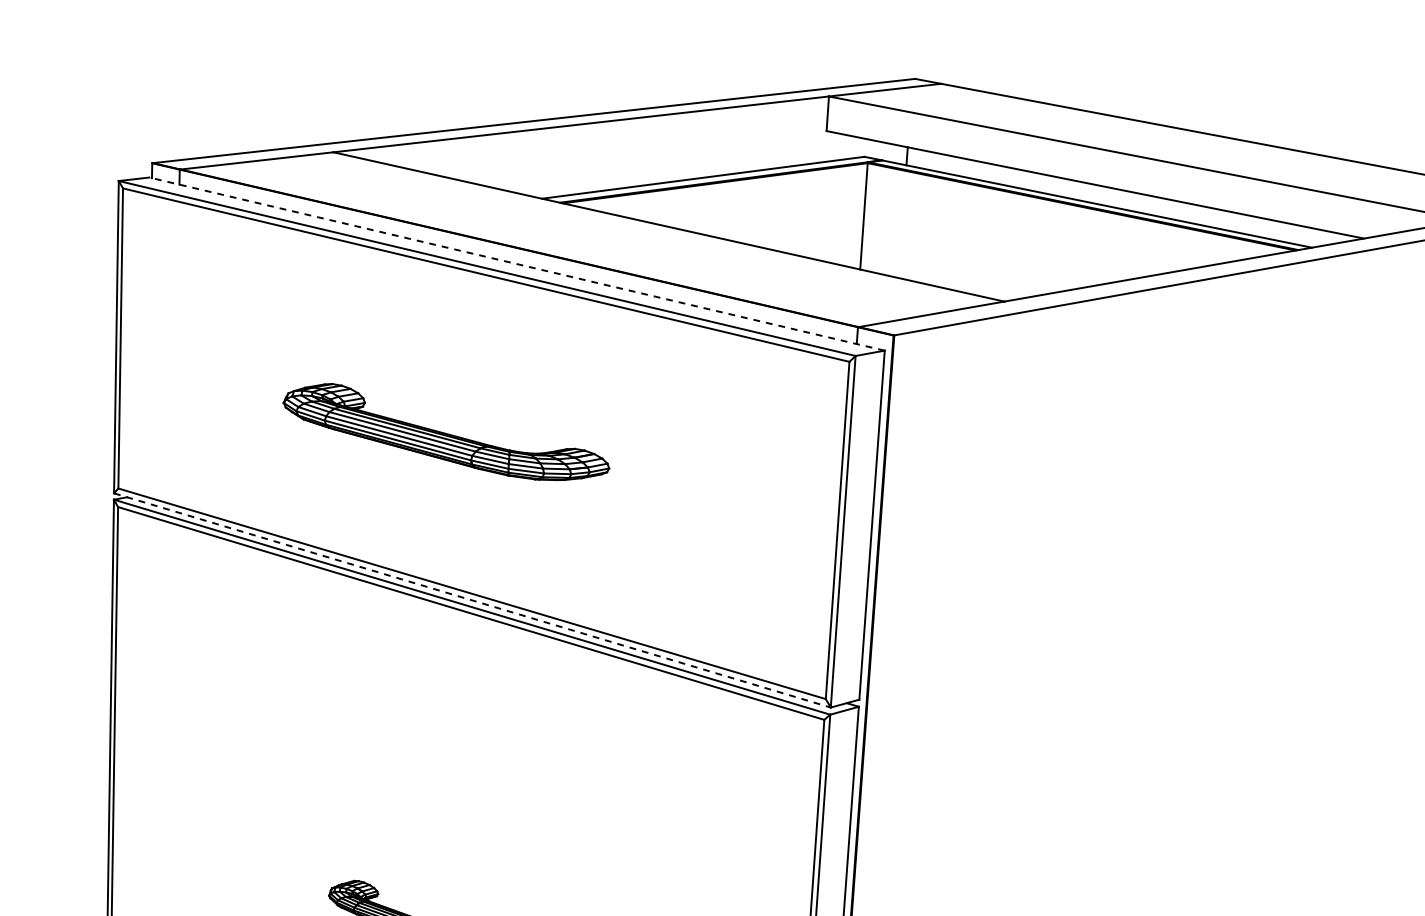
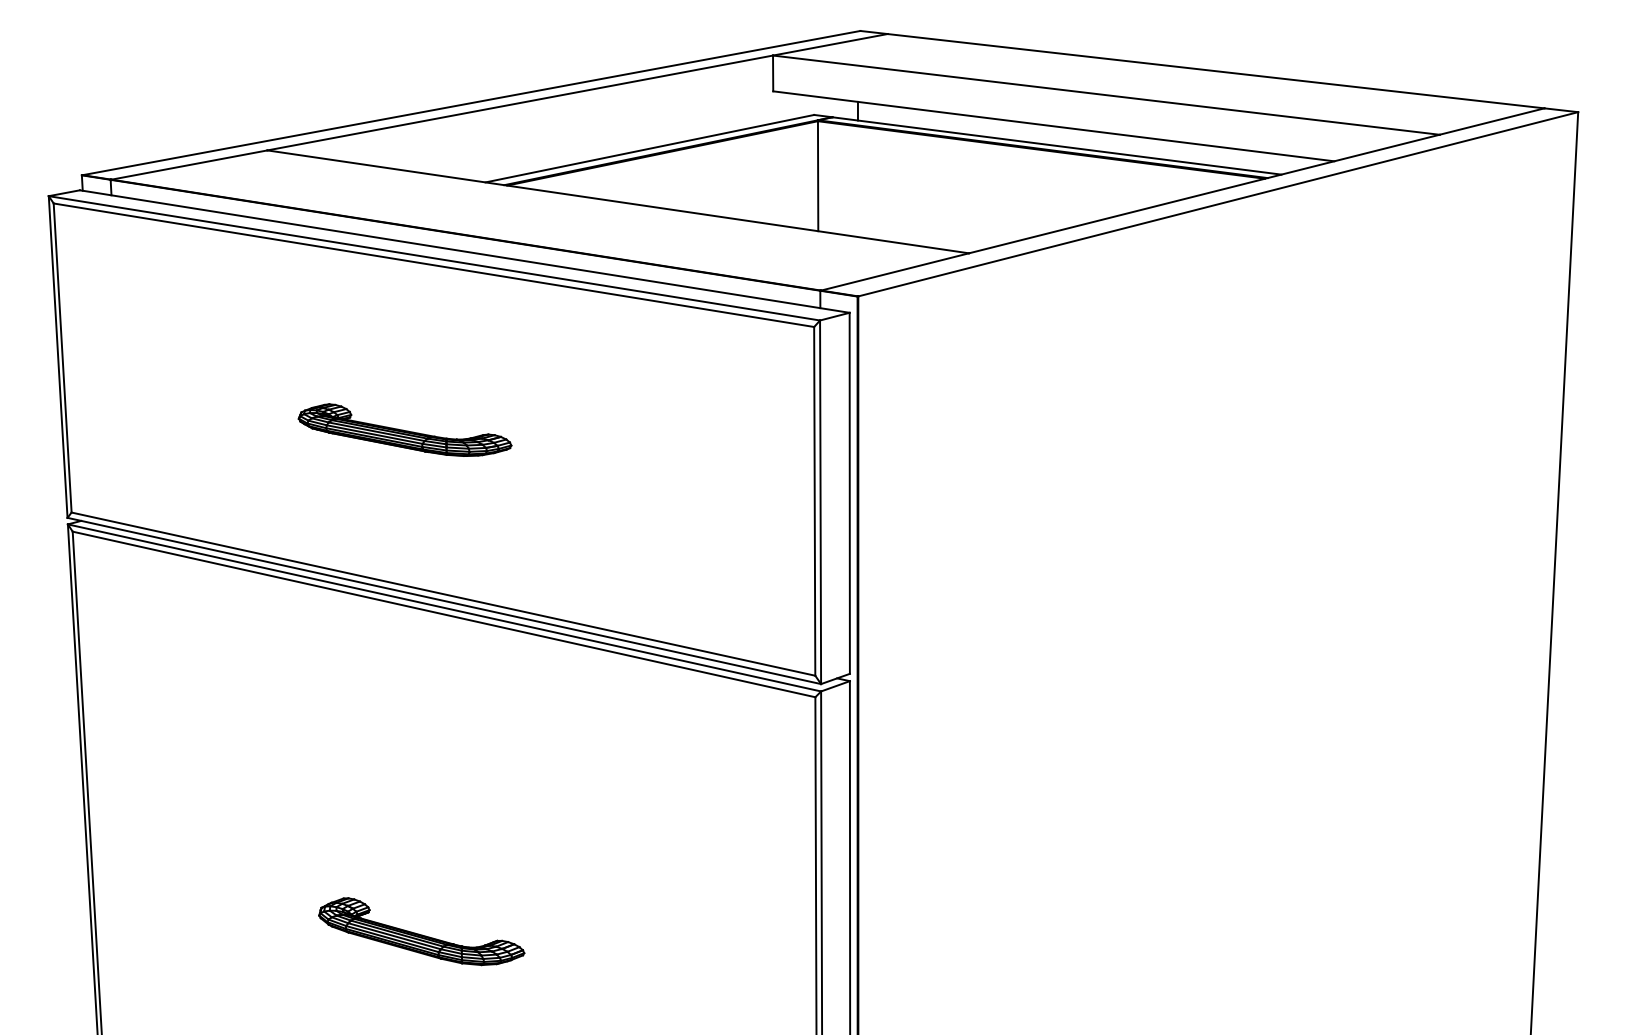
line: (516, 264) -> (464, 251), dashed -> solid
part: (446, 431) -> (404, 429), size x0.62
line: (472, 600) -> (444, 600), dashed -> solid

